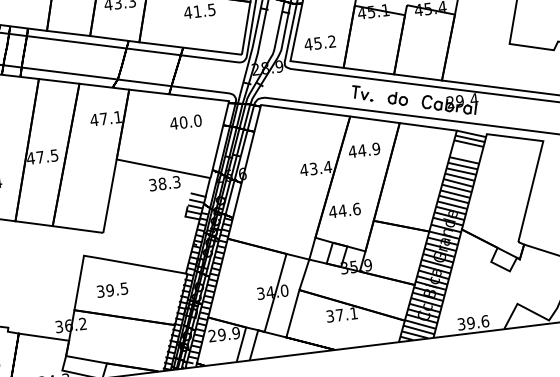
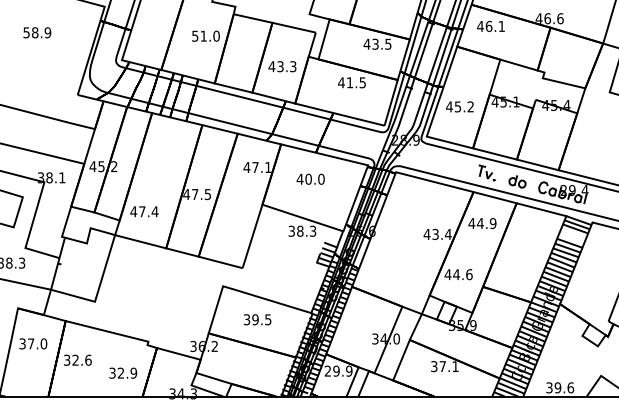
part: (319, 42) -> (459, 106), moved
part: (185, 121) -> (310, 178), moved
part: (112, 289) -> (257, 319), moved

